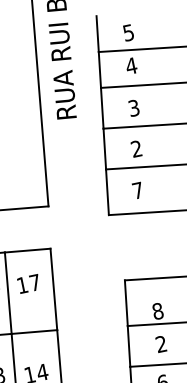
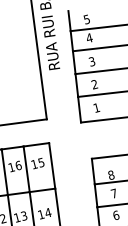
text: (137, 189) -> (96, 107), 7 -> 1
text: (33, 282) -> (40, 162), 17 -> 15
text: (160, 343) -> (113, 193), 2 -> 7

